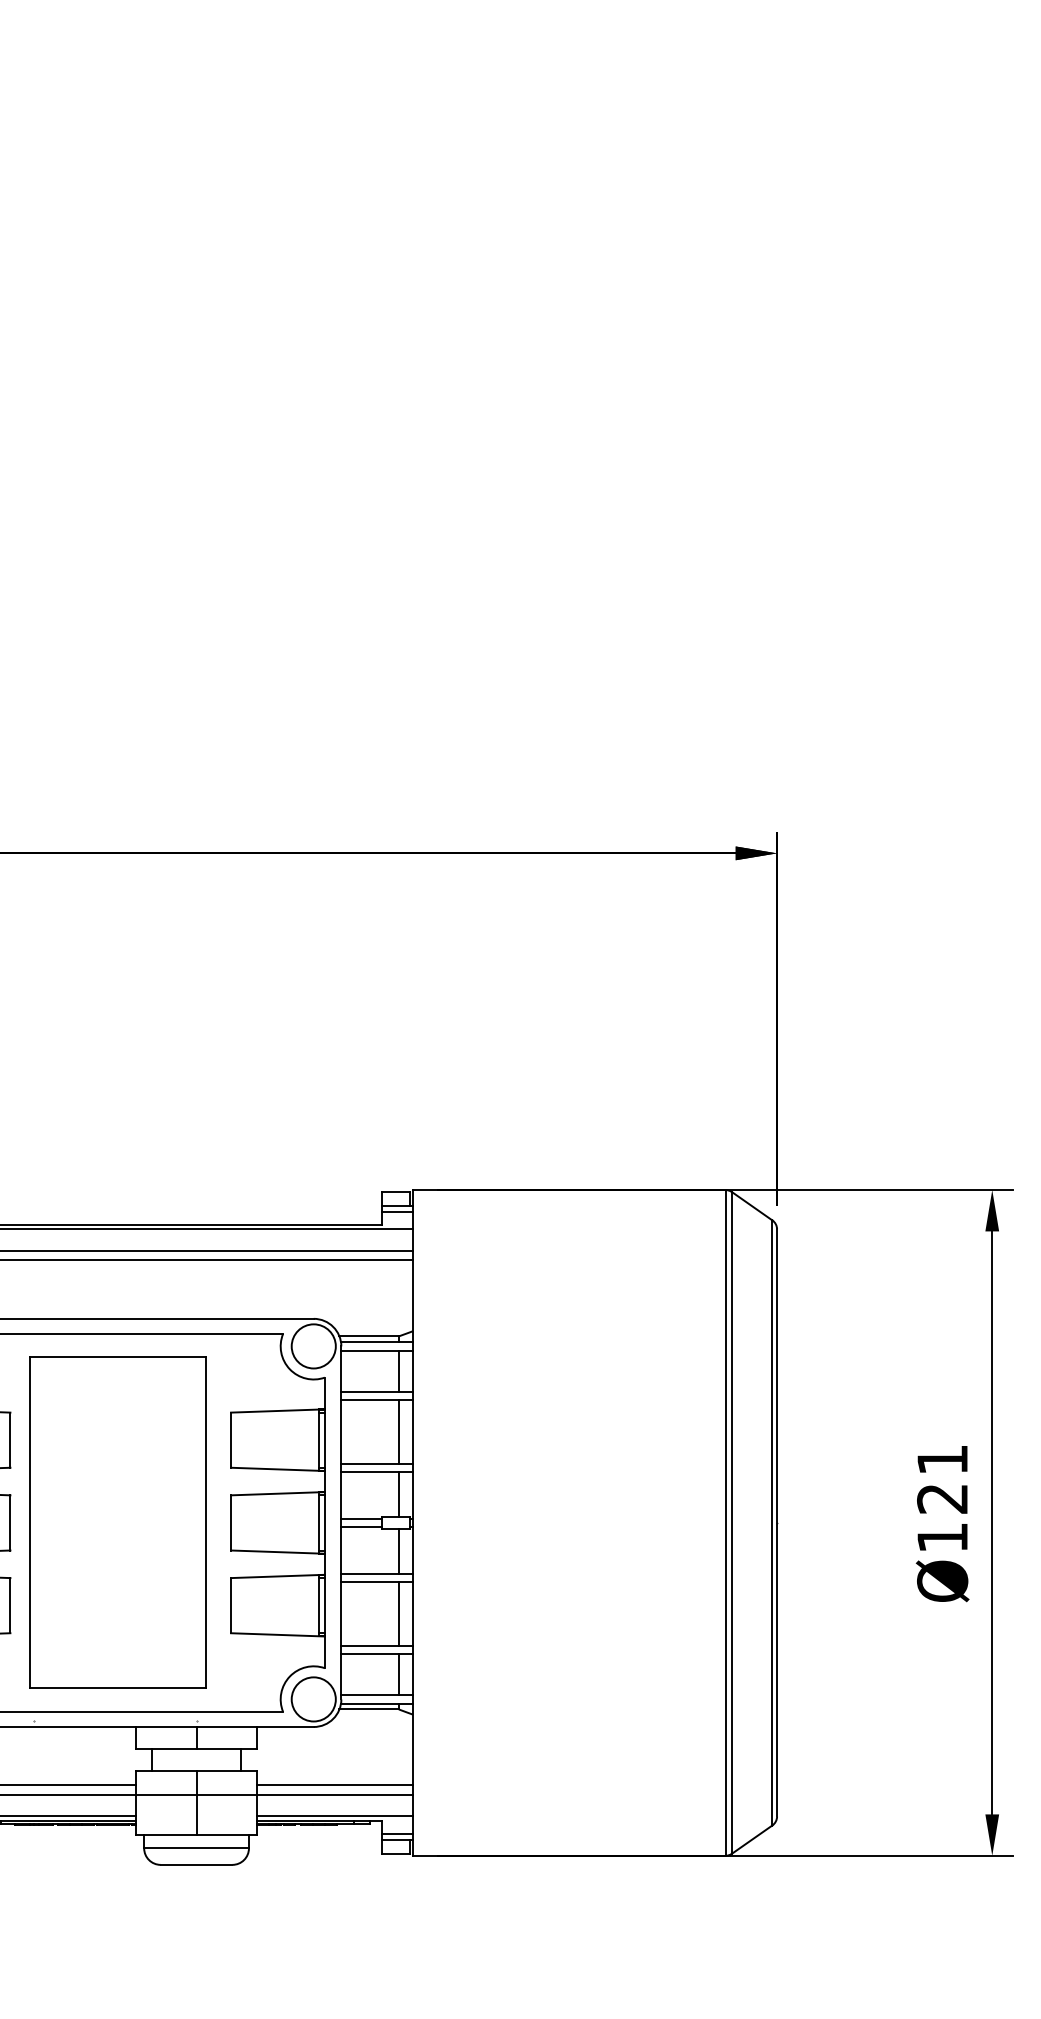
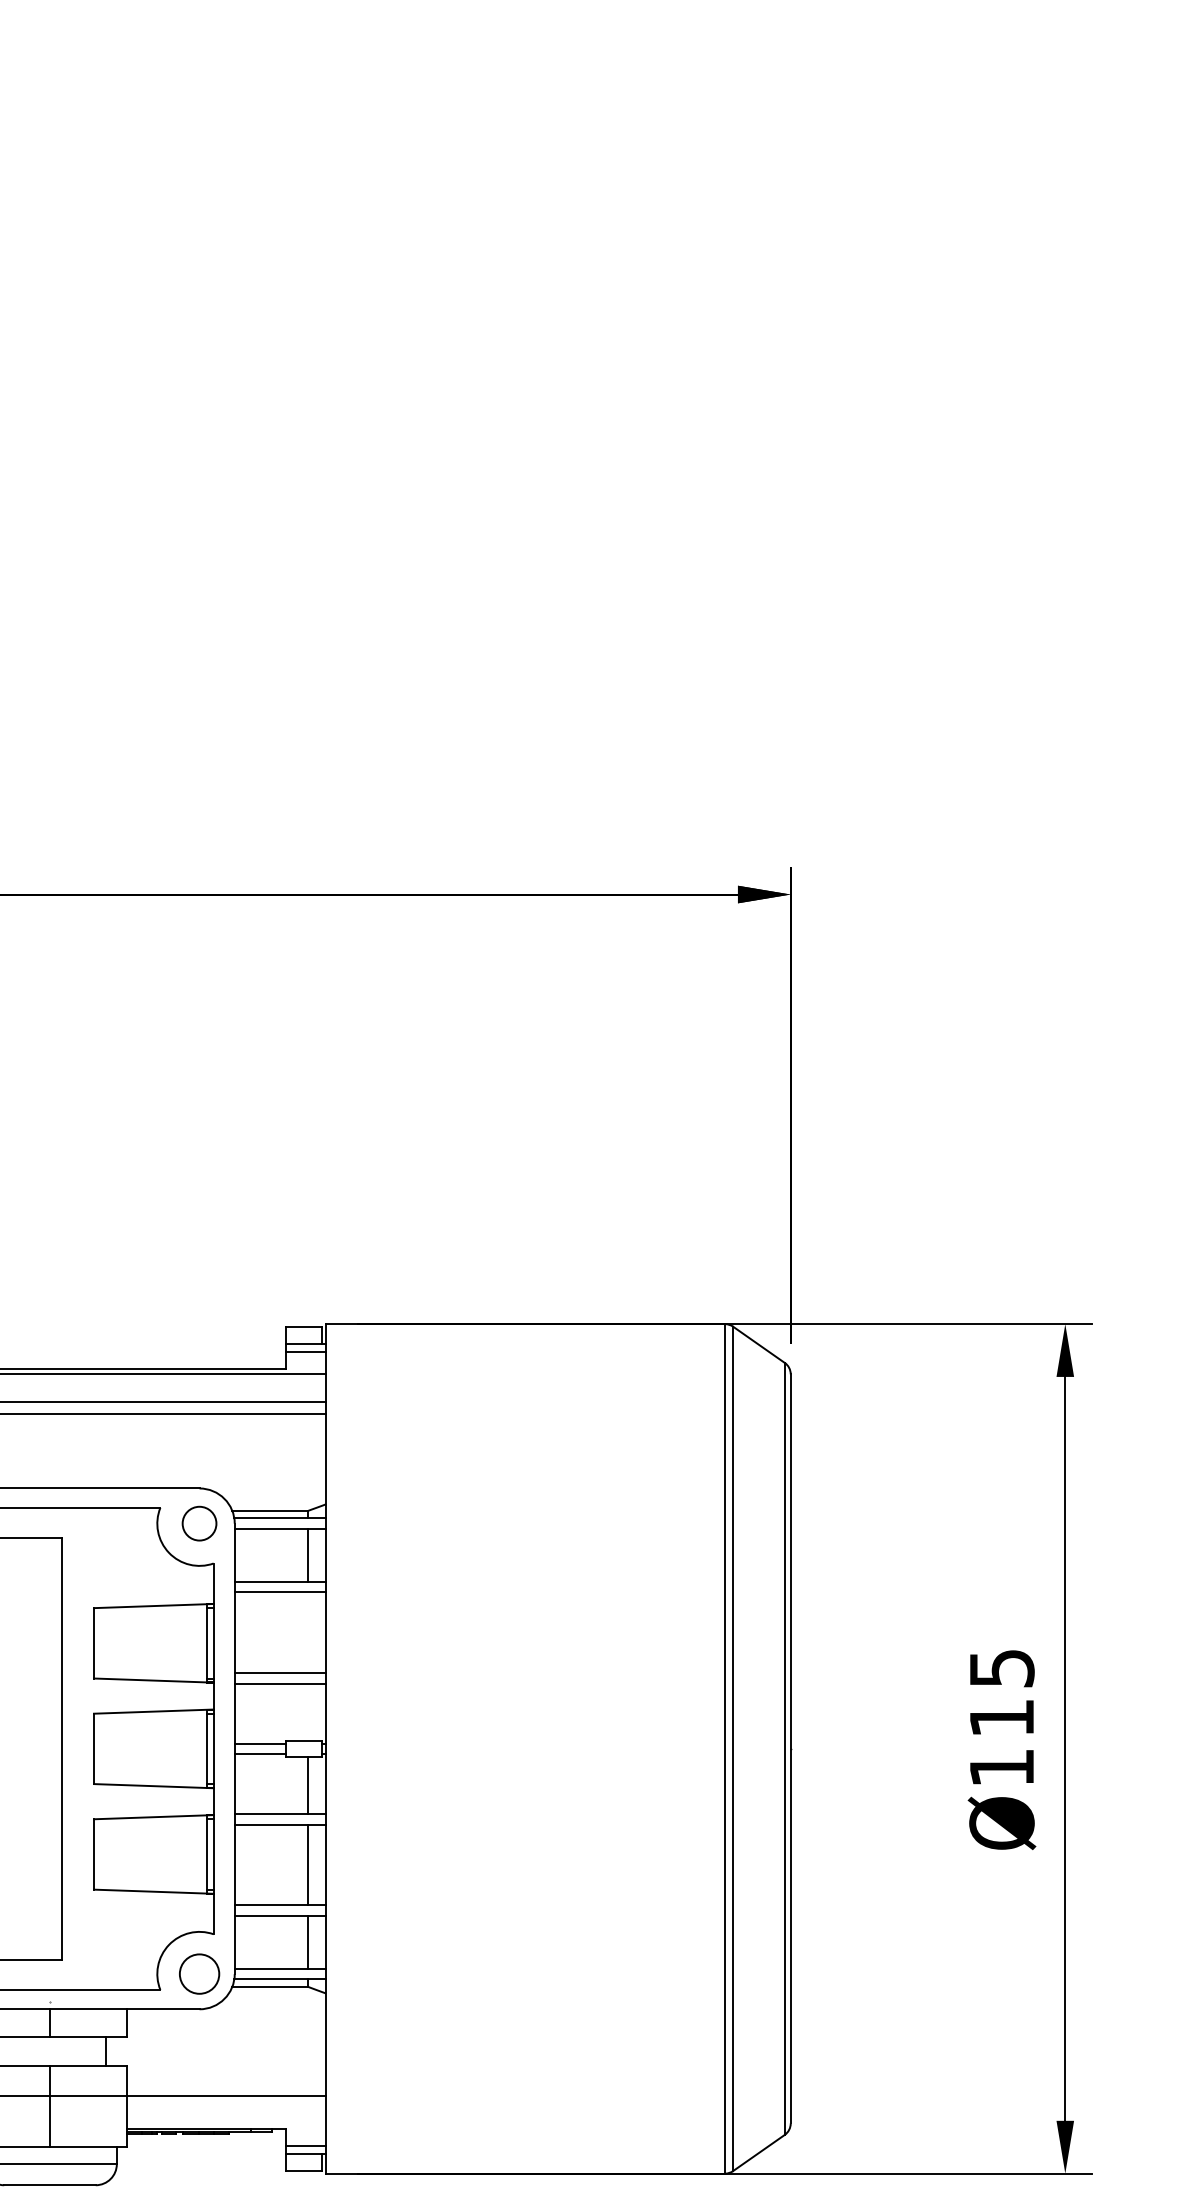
circle: (313, 1346) -> (199, 1523), size x0.6
line: (398, 1431) -> (307, 1632), removed
text: (942, 1479) -> (1001, 1693), Ø121 -> Ø115
line: (398, 1493) -> (307, 1711), removed
circle: (313, 1699) -> (199, 1974), size x0.7
line: (335, 1785) -> (227, 2083), removed
line: (335, 1816) -> (227, 2123), removed

